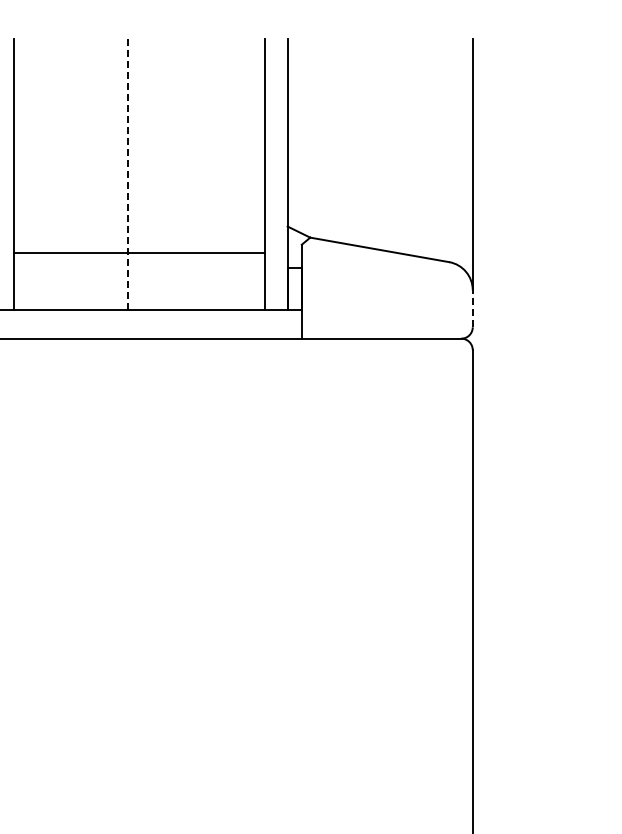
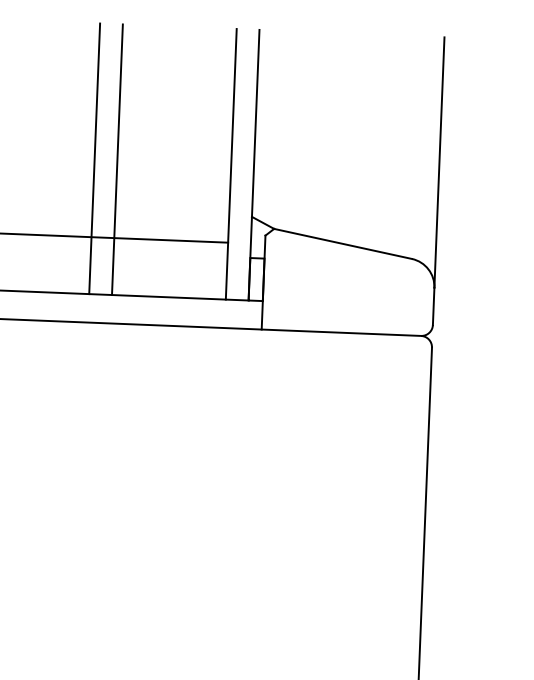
line: (128, 174) -> (95, 158), dashed -> solid
line: (150, 174) -> (117, 159), added
line: (472, 308) -> (433, 306), dashed -> solid

